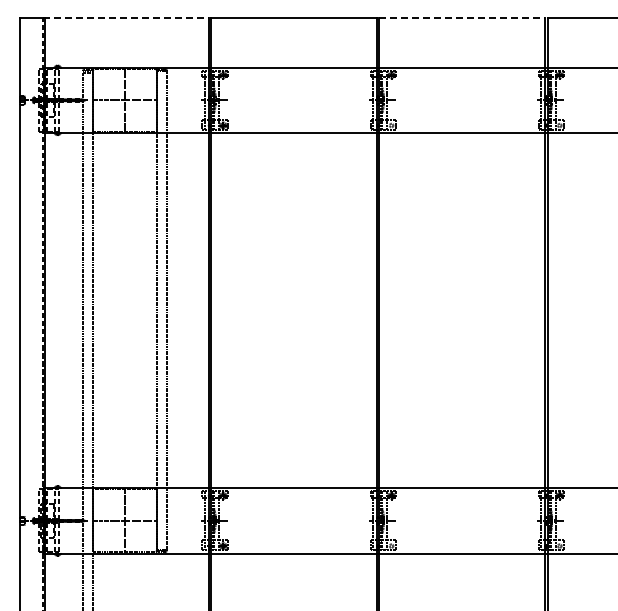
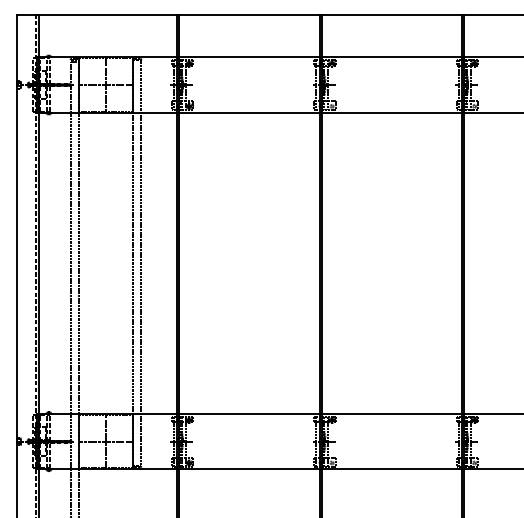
line: (125, 18) -> (106, 15), dashed -> solid
line: (462, 18) -> (392, 15), dashed -> solid

